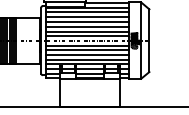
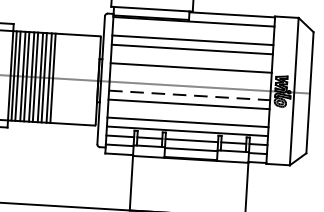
line: (87, 12) -> (193, 31), removed
line: (87, 26) -> (192, 58), removed
line: (87, 36) -> (190, 77), removed
line: (87, 45) -> (189, 94), solid -> dashed
line: (87, 55) -> (188, 114), removed

